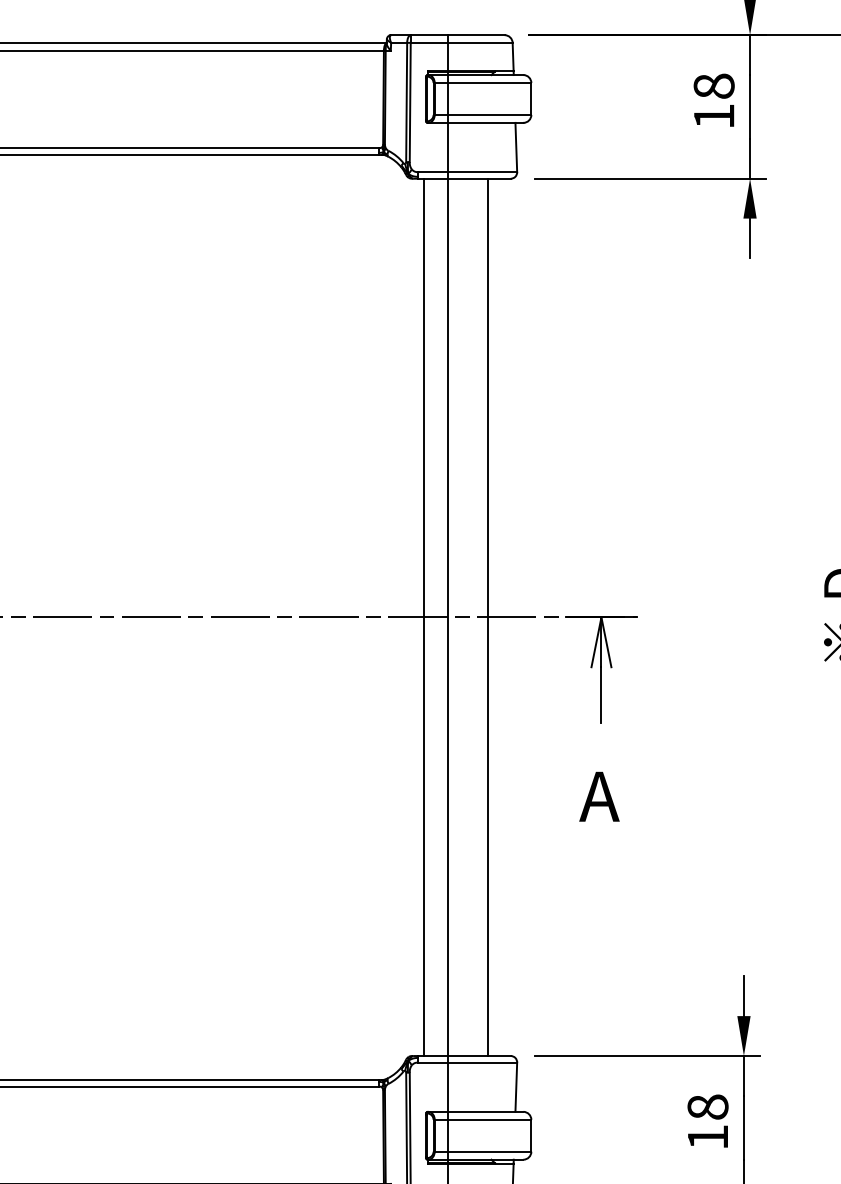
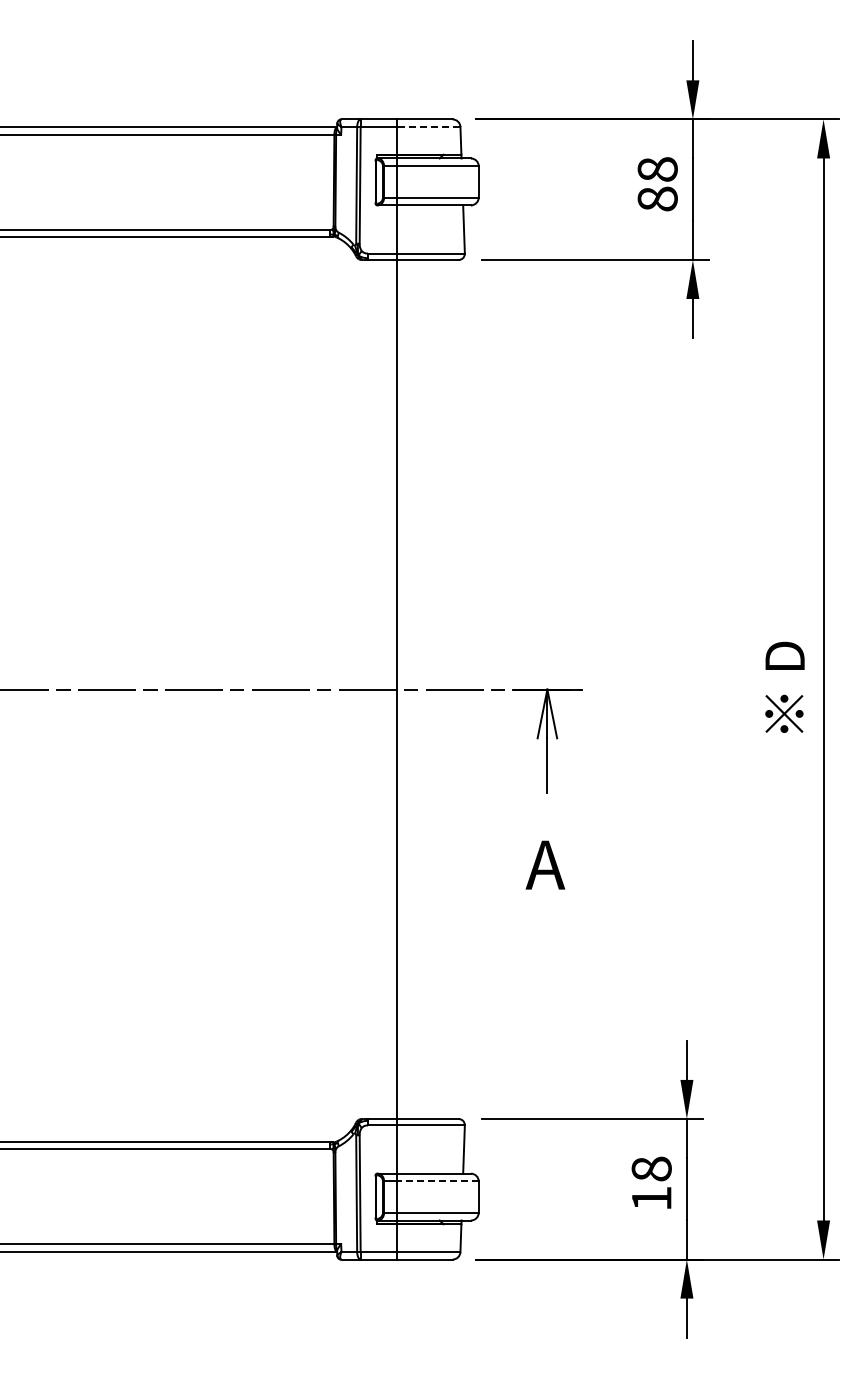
line: (480, 42) -> (428, 126), solid -> dashed
text: (713, 115) -> (657, 198), 18 -> 88
line: (423, 617) -> (373, 689), removed
line: (487, 617) -> (435, 689), removed
line: (489, 1119) -> (437, 1181), solid -> dashed

